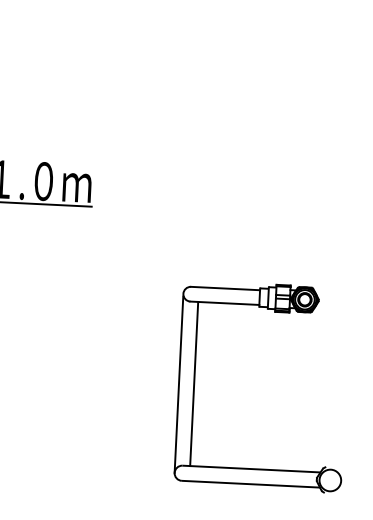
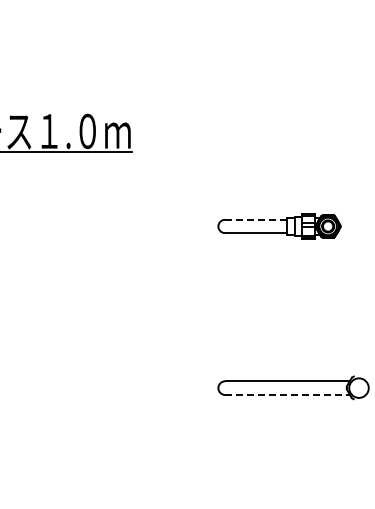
line: (225, 288) -> (256, 219), solid -> dashed
line: (179, 384) -> (218, 308), removed
line: (194, 384) -> (232, 307), removed
line: (251, 483) -> (288, 394), solid -> dashed

